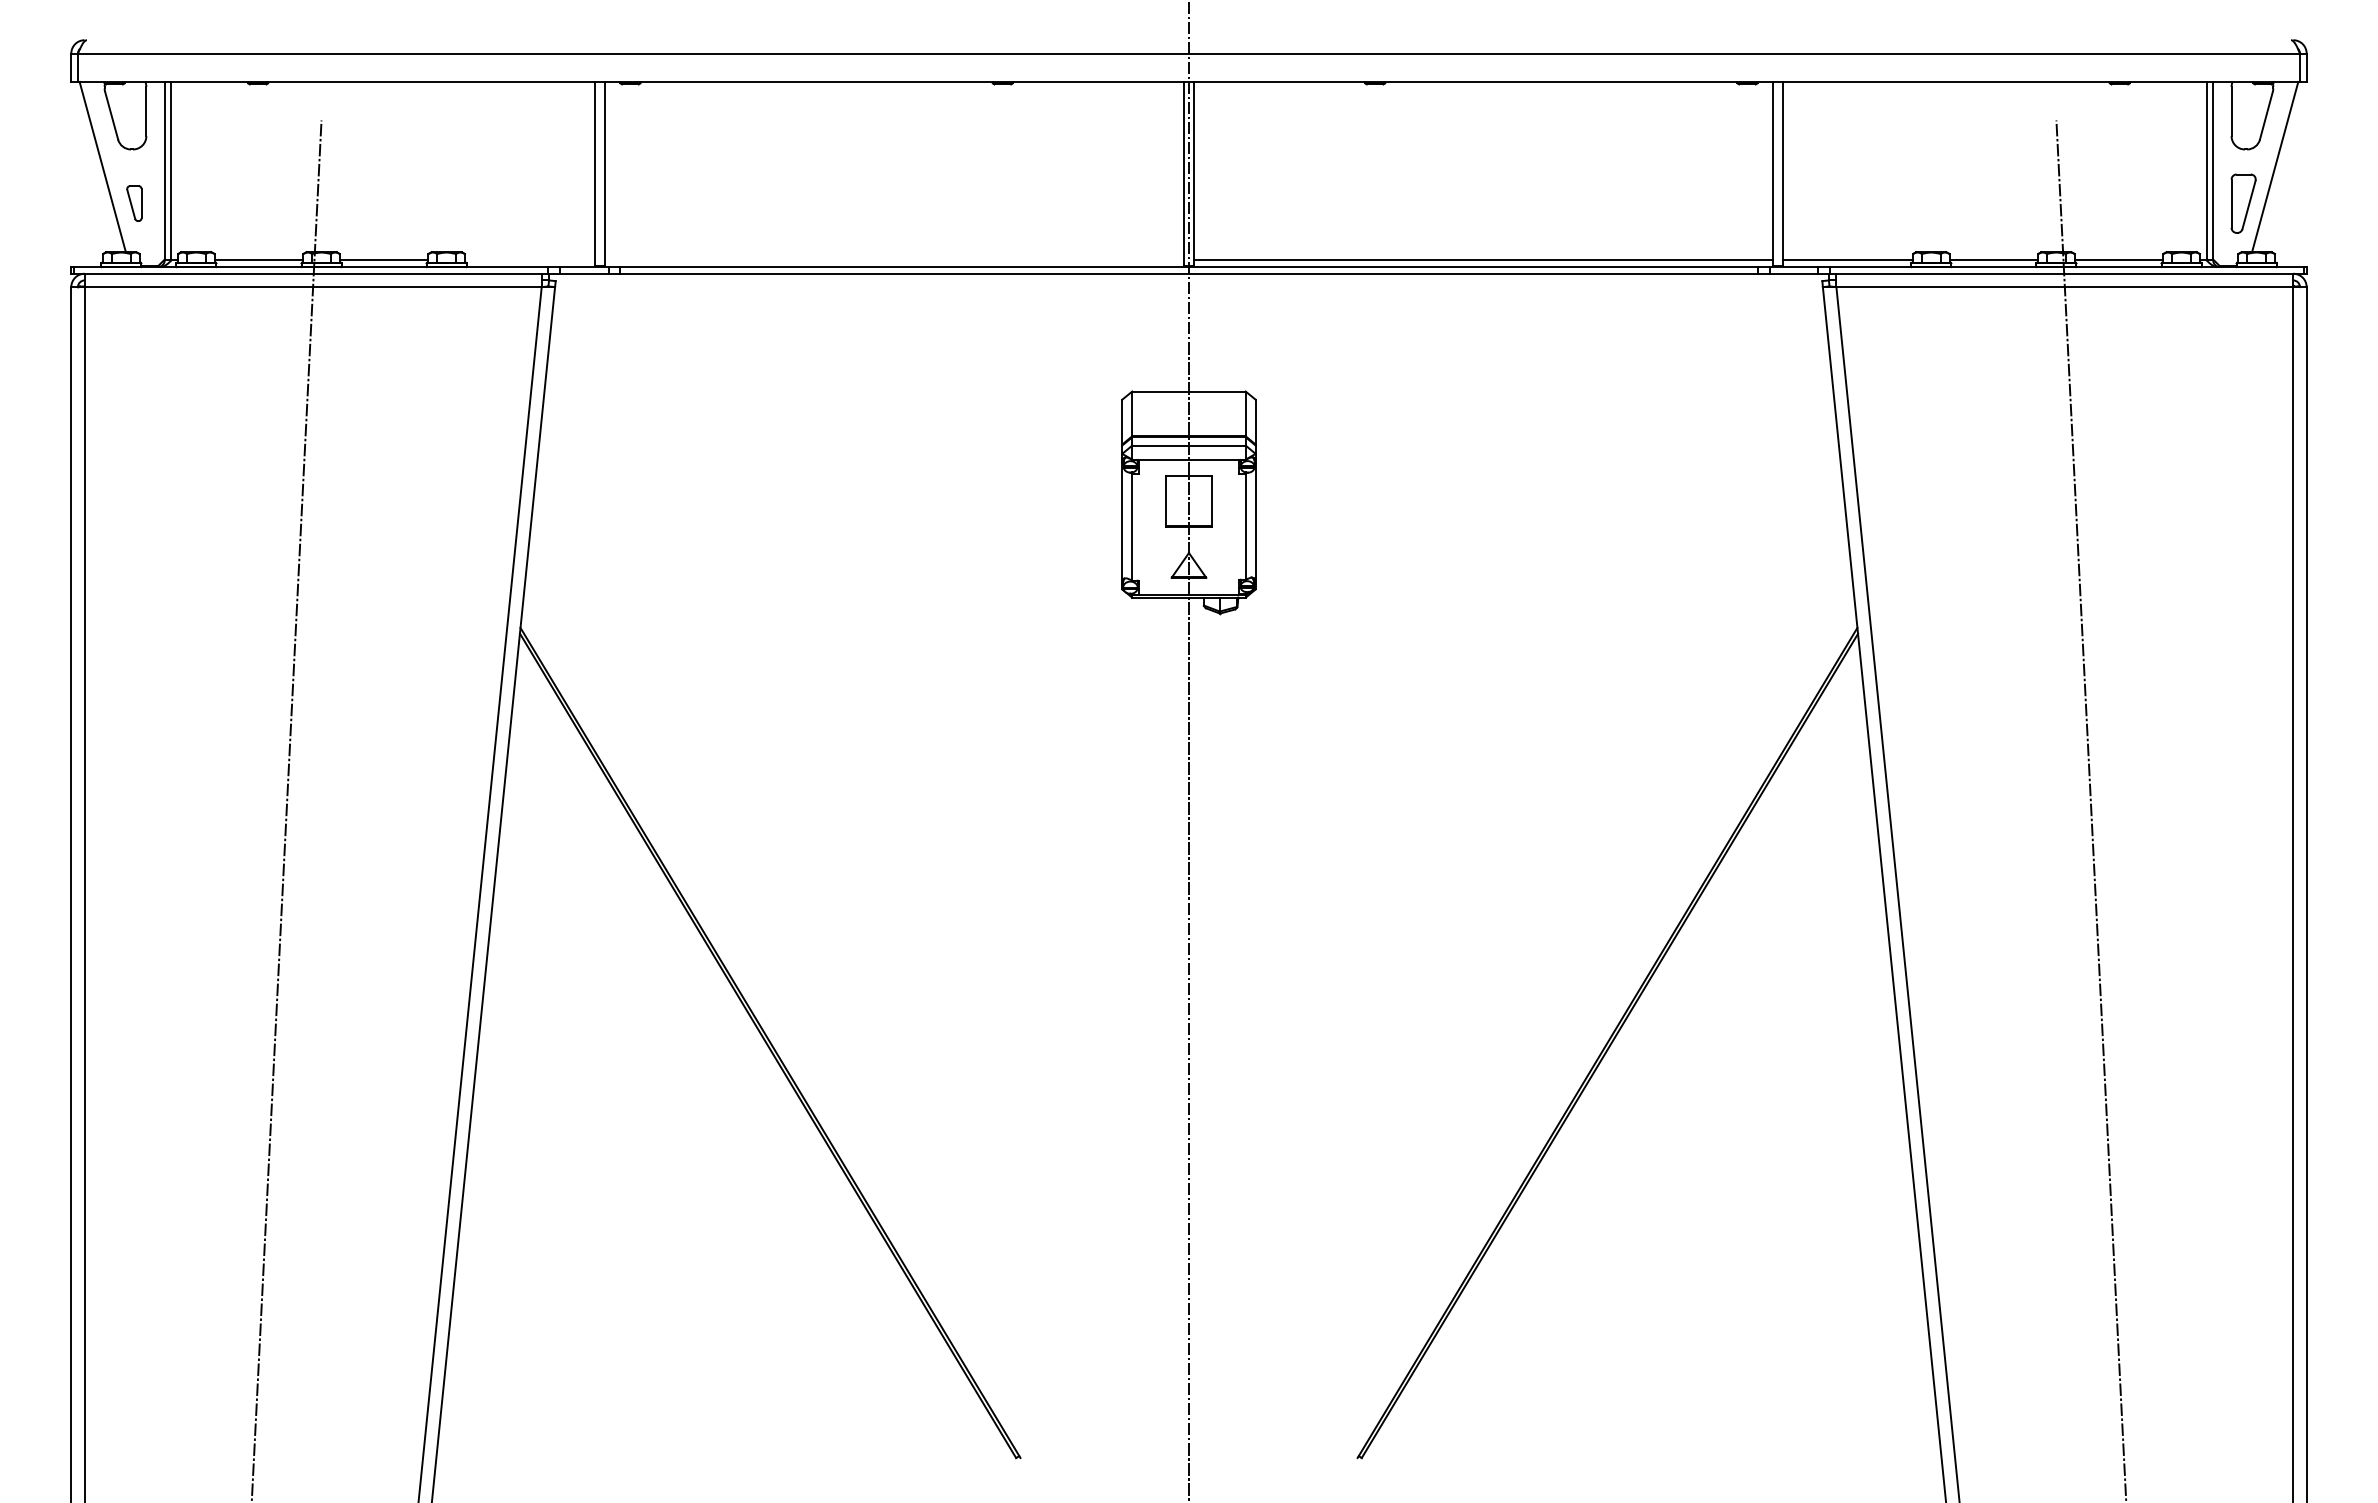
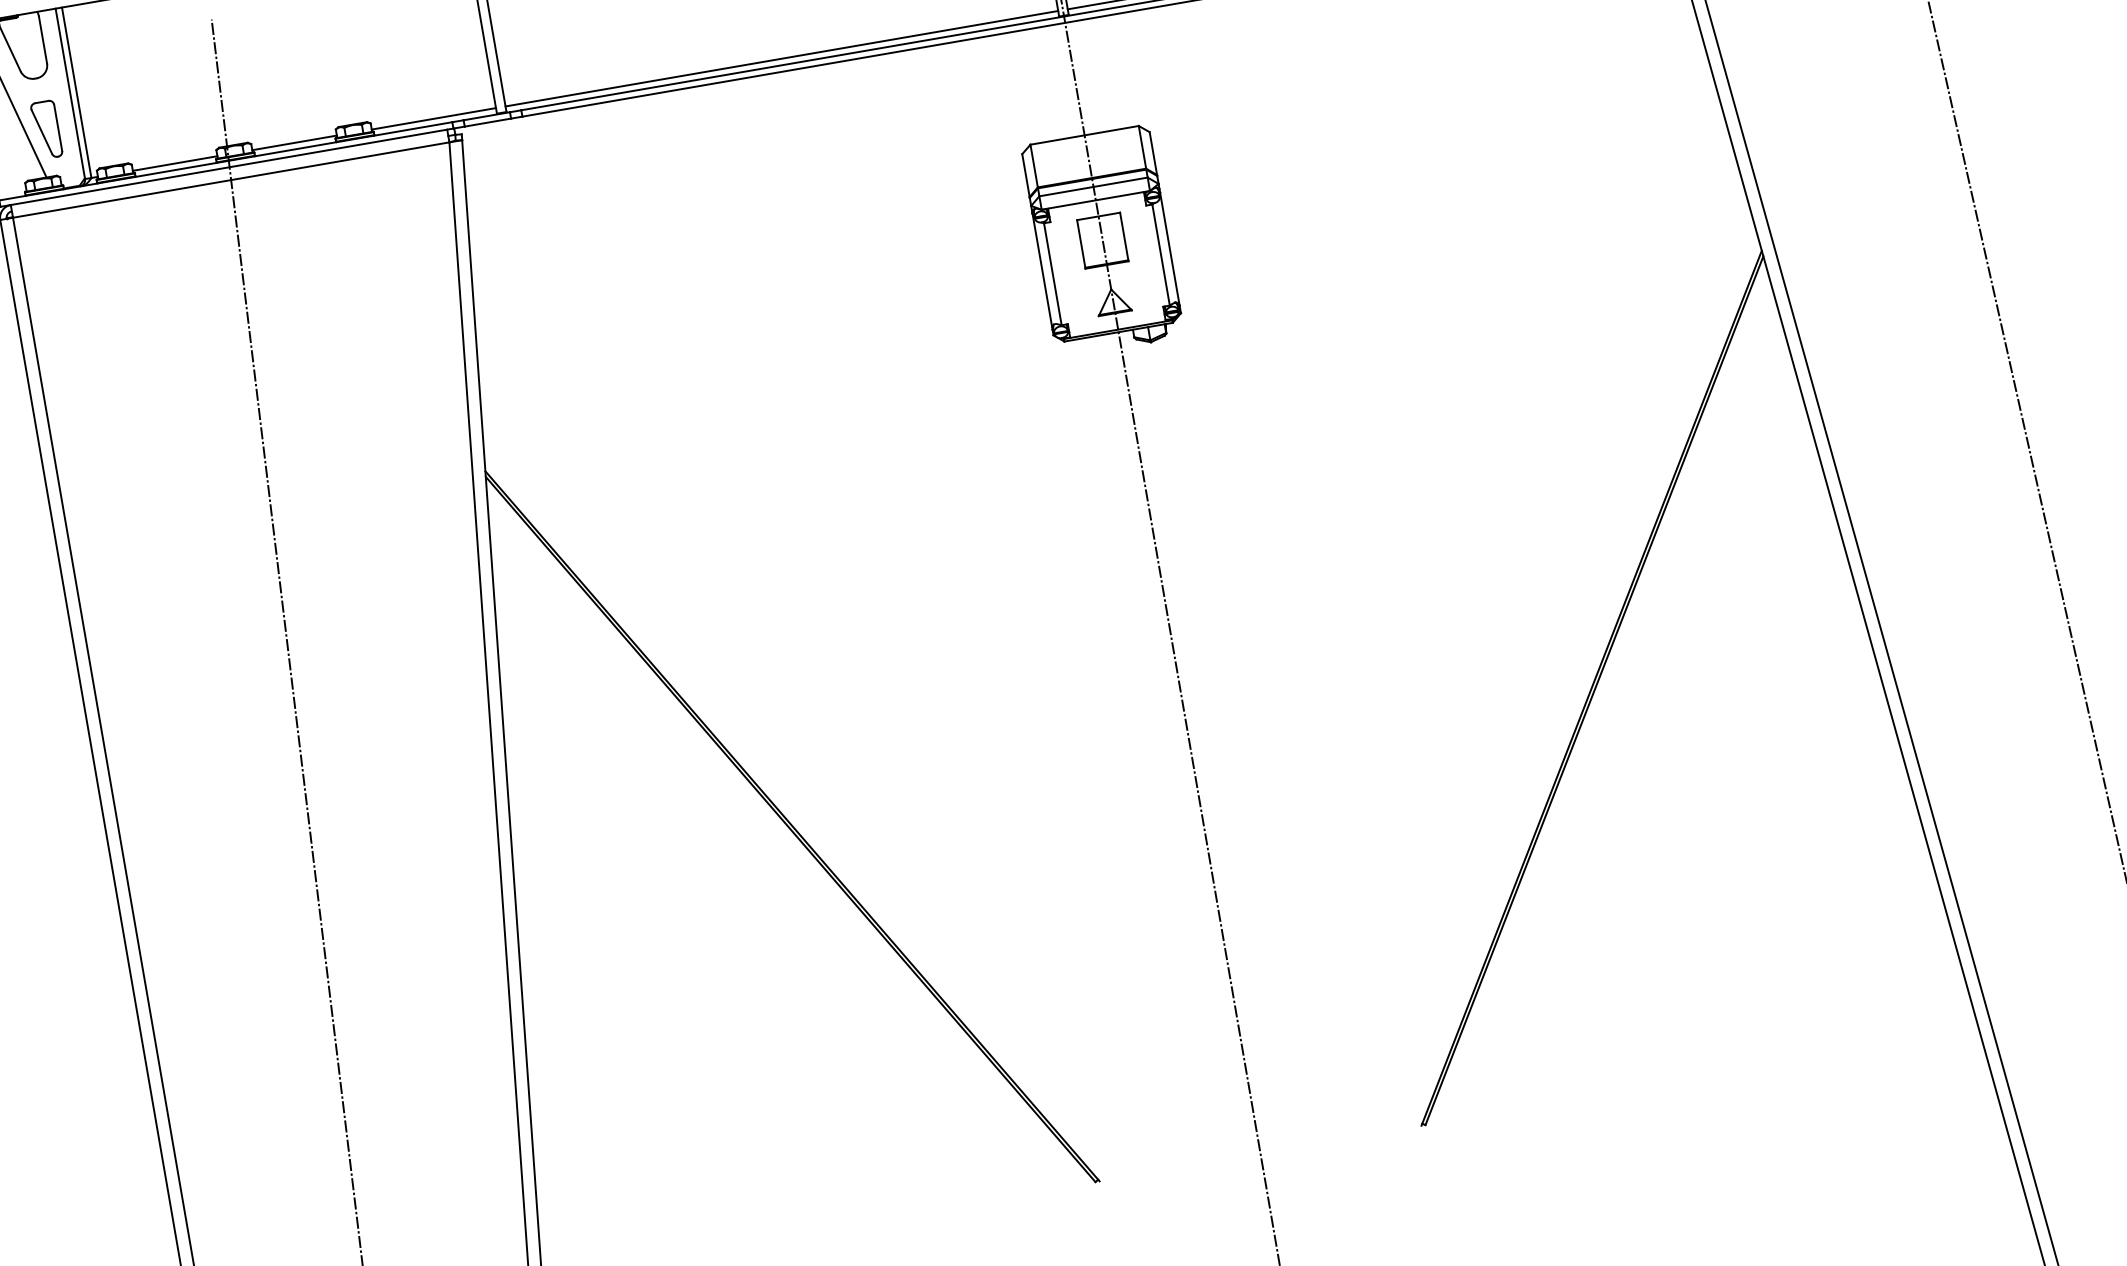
part: (134, 203) -> (46, 129), size x1.67
line: (529, 260) -> (433, 119), added
line: (894, 260) -> (781, 58), added

